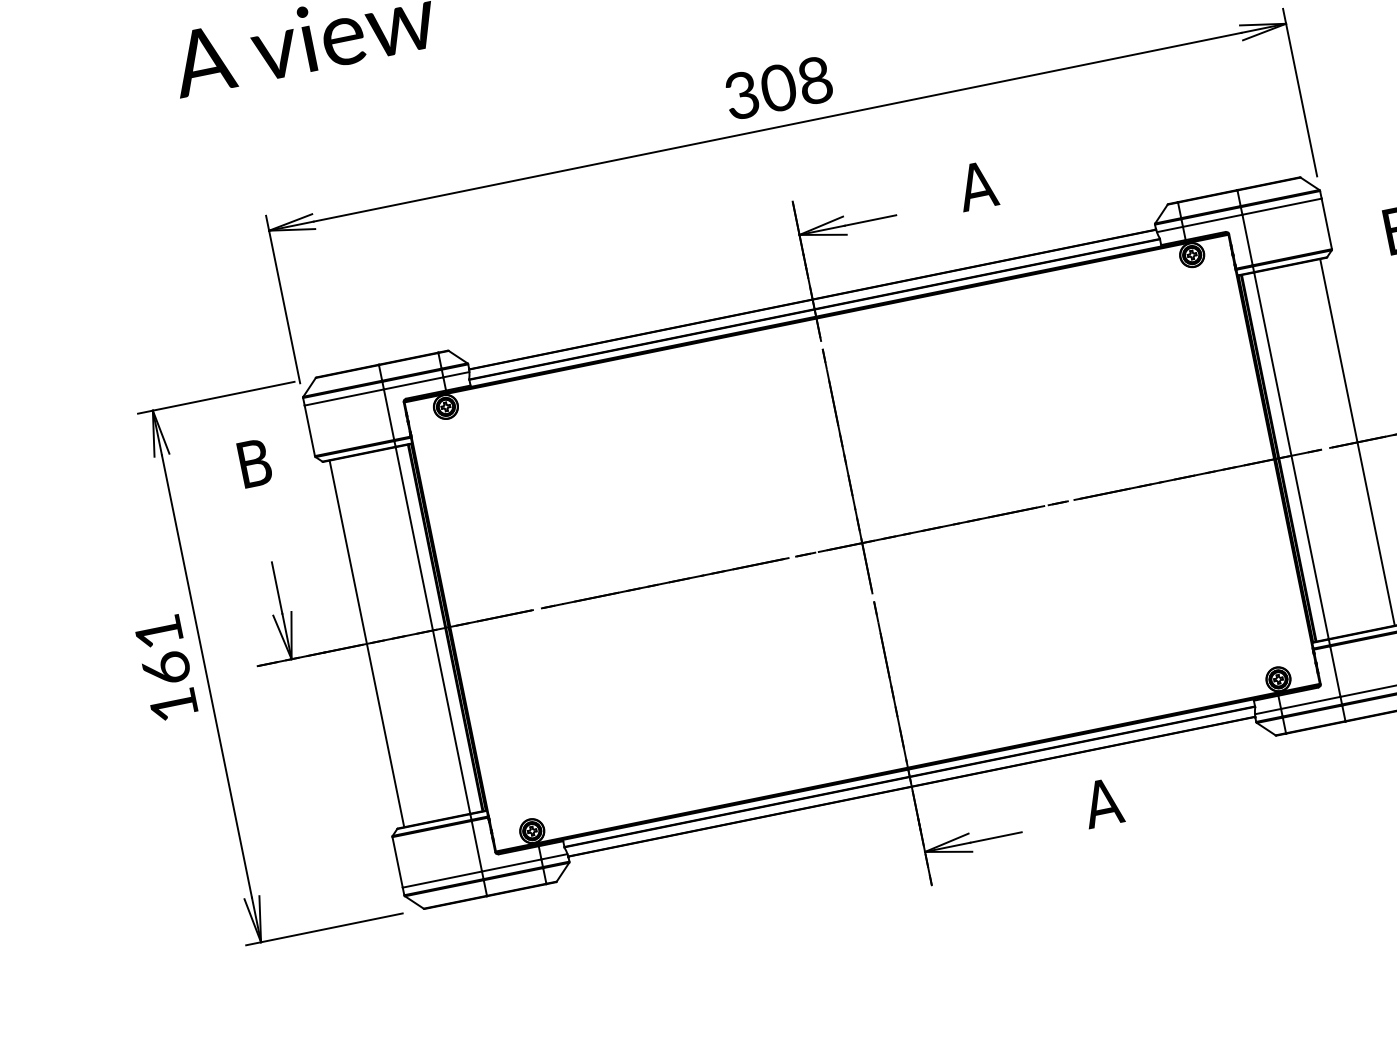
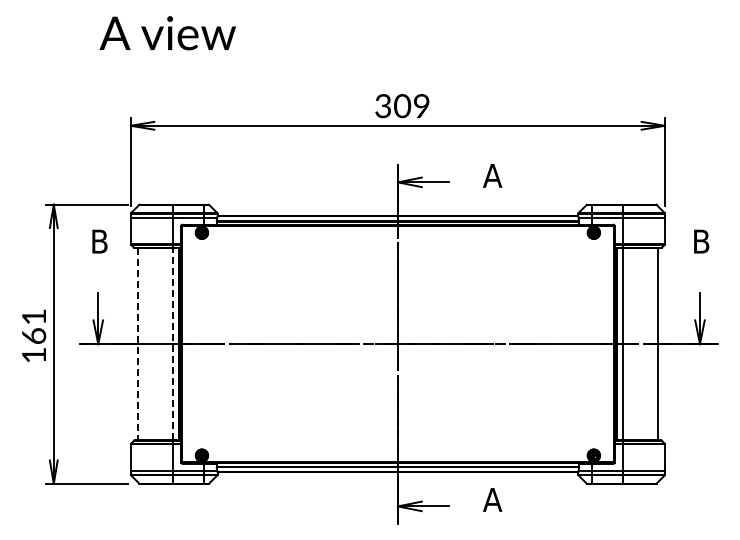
text: (815, 83) -> (421, 107), 308 -> 309
line: (432, 629) -> (172, 343), solid -> dashed
line: (366, 644) -> (137, 344), solid -> dashed

